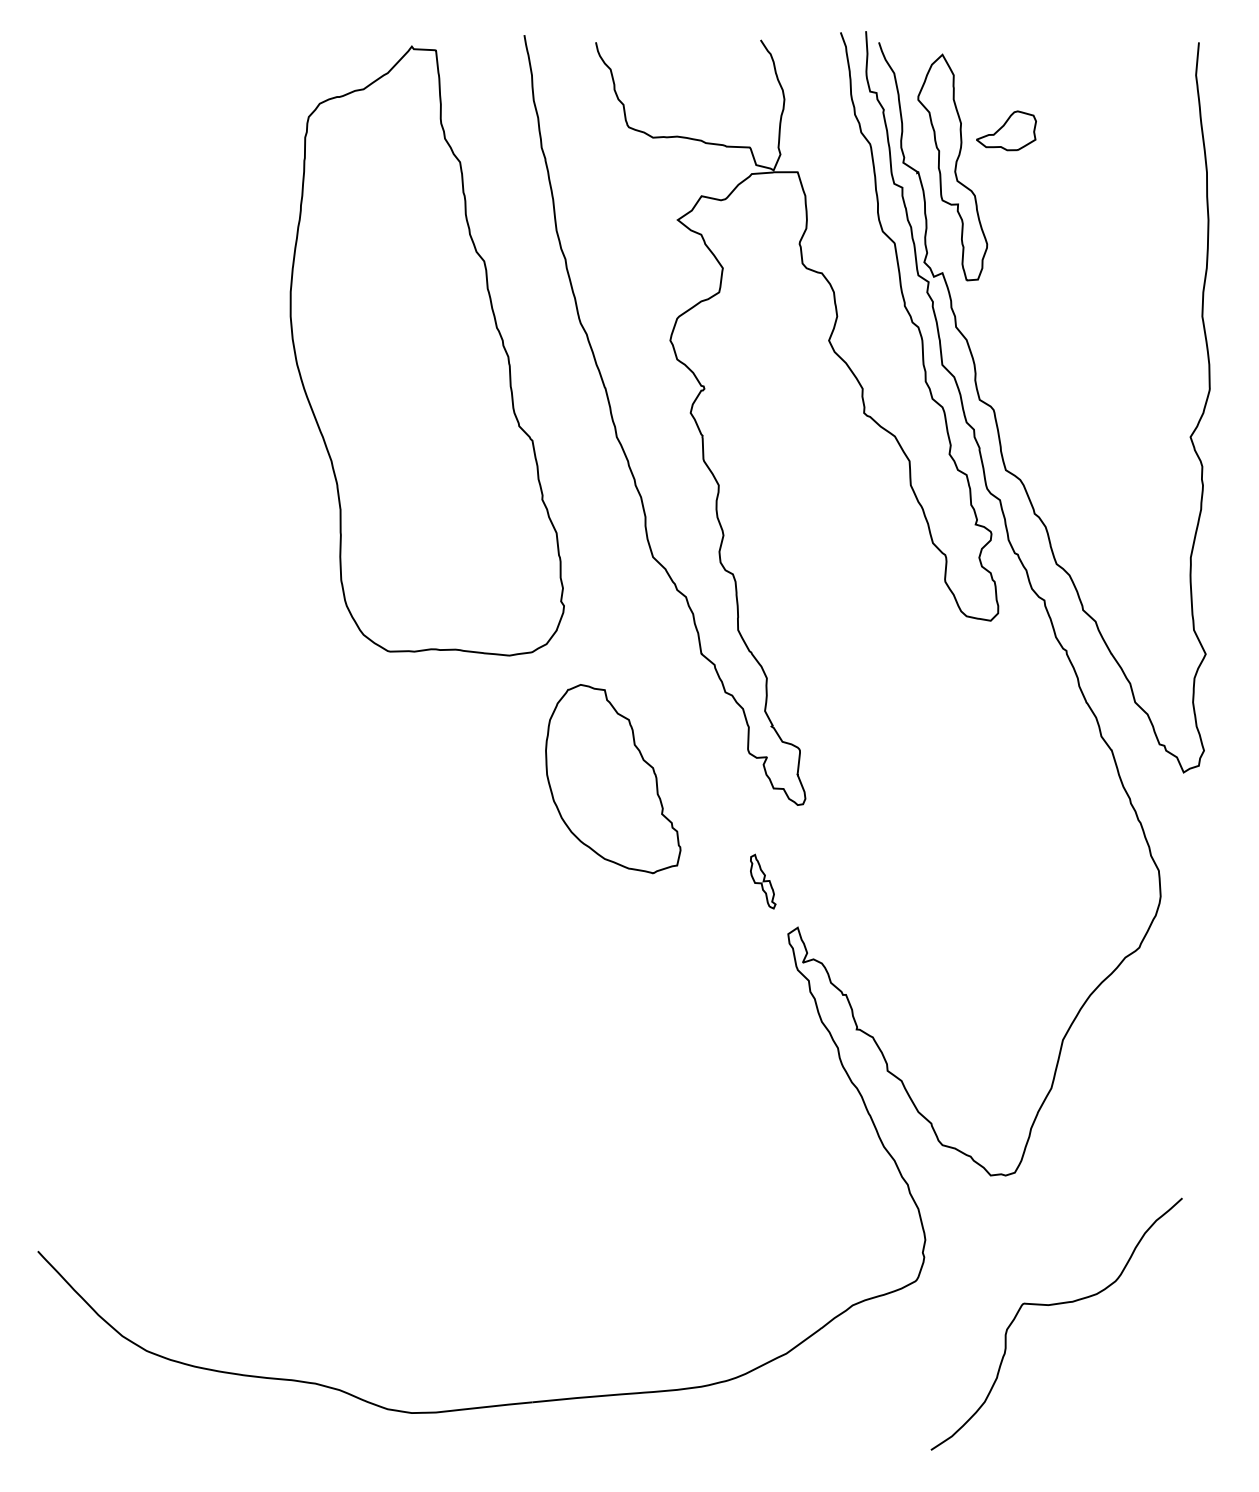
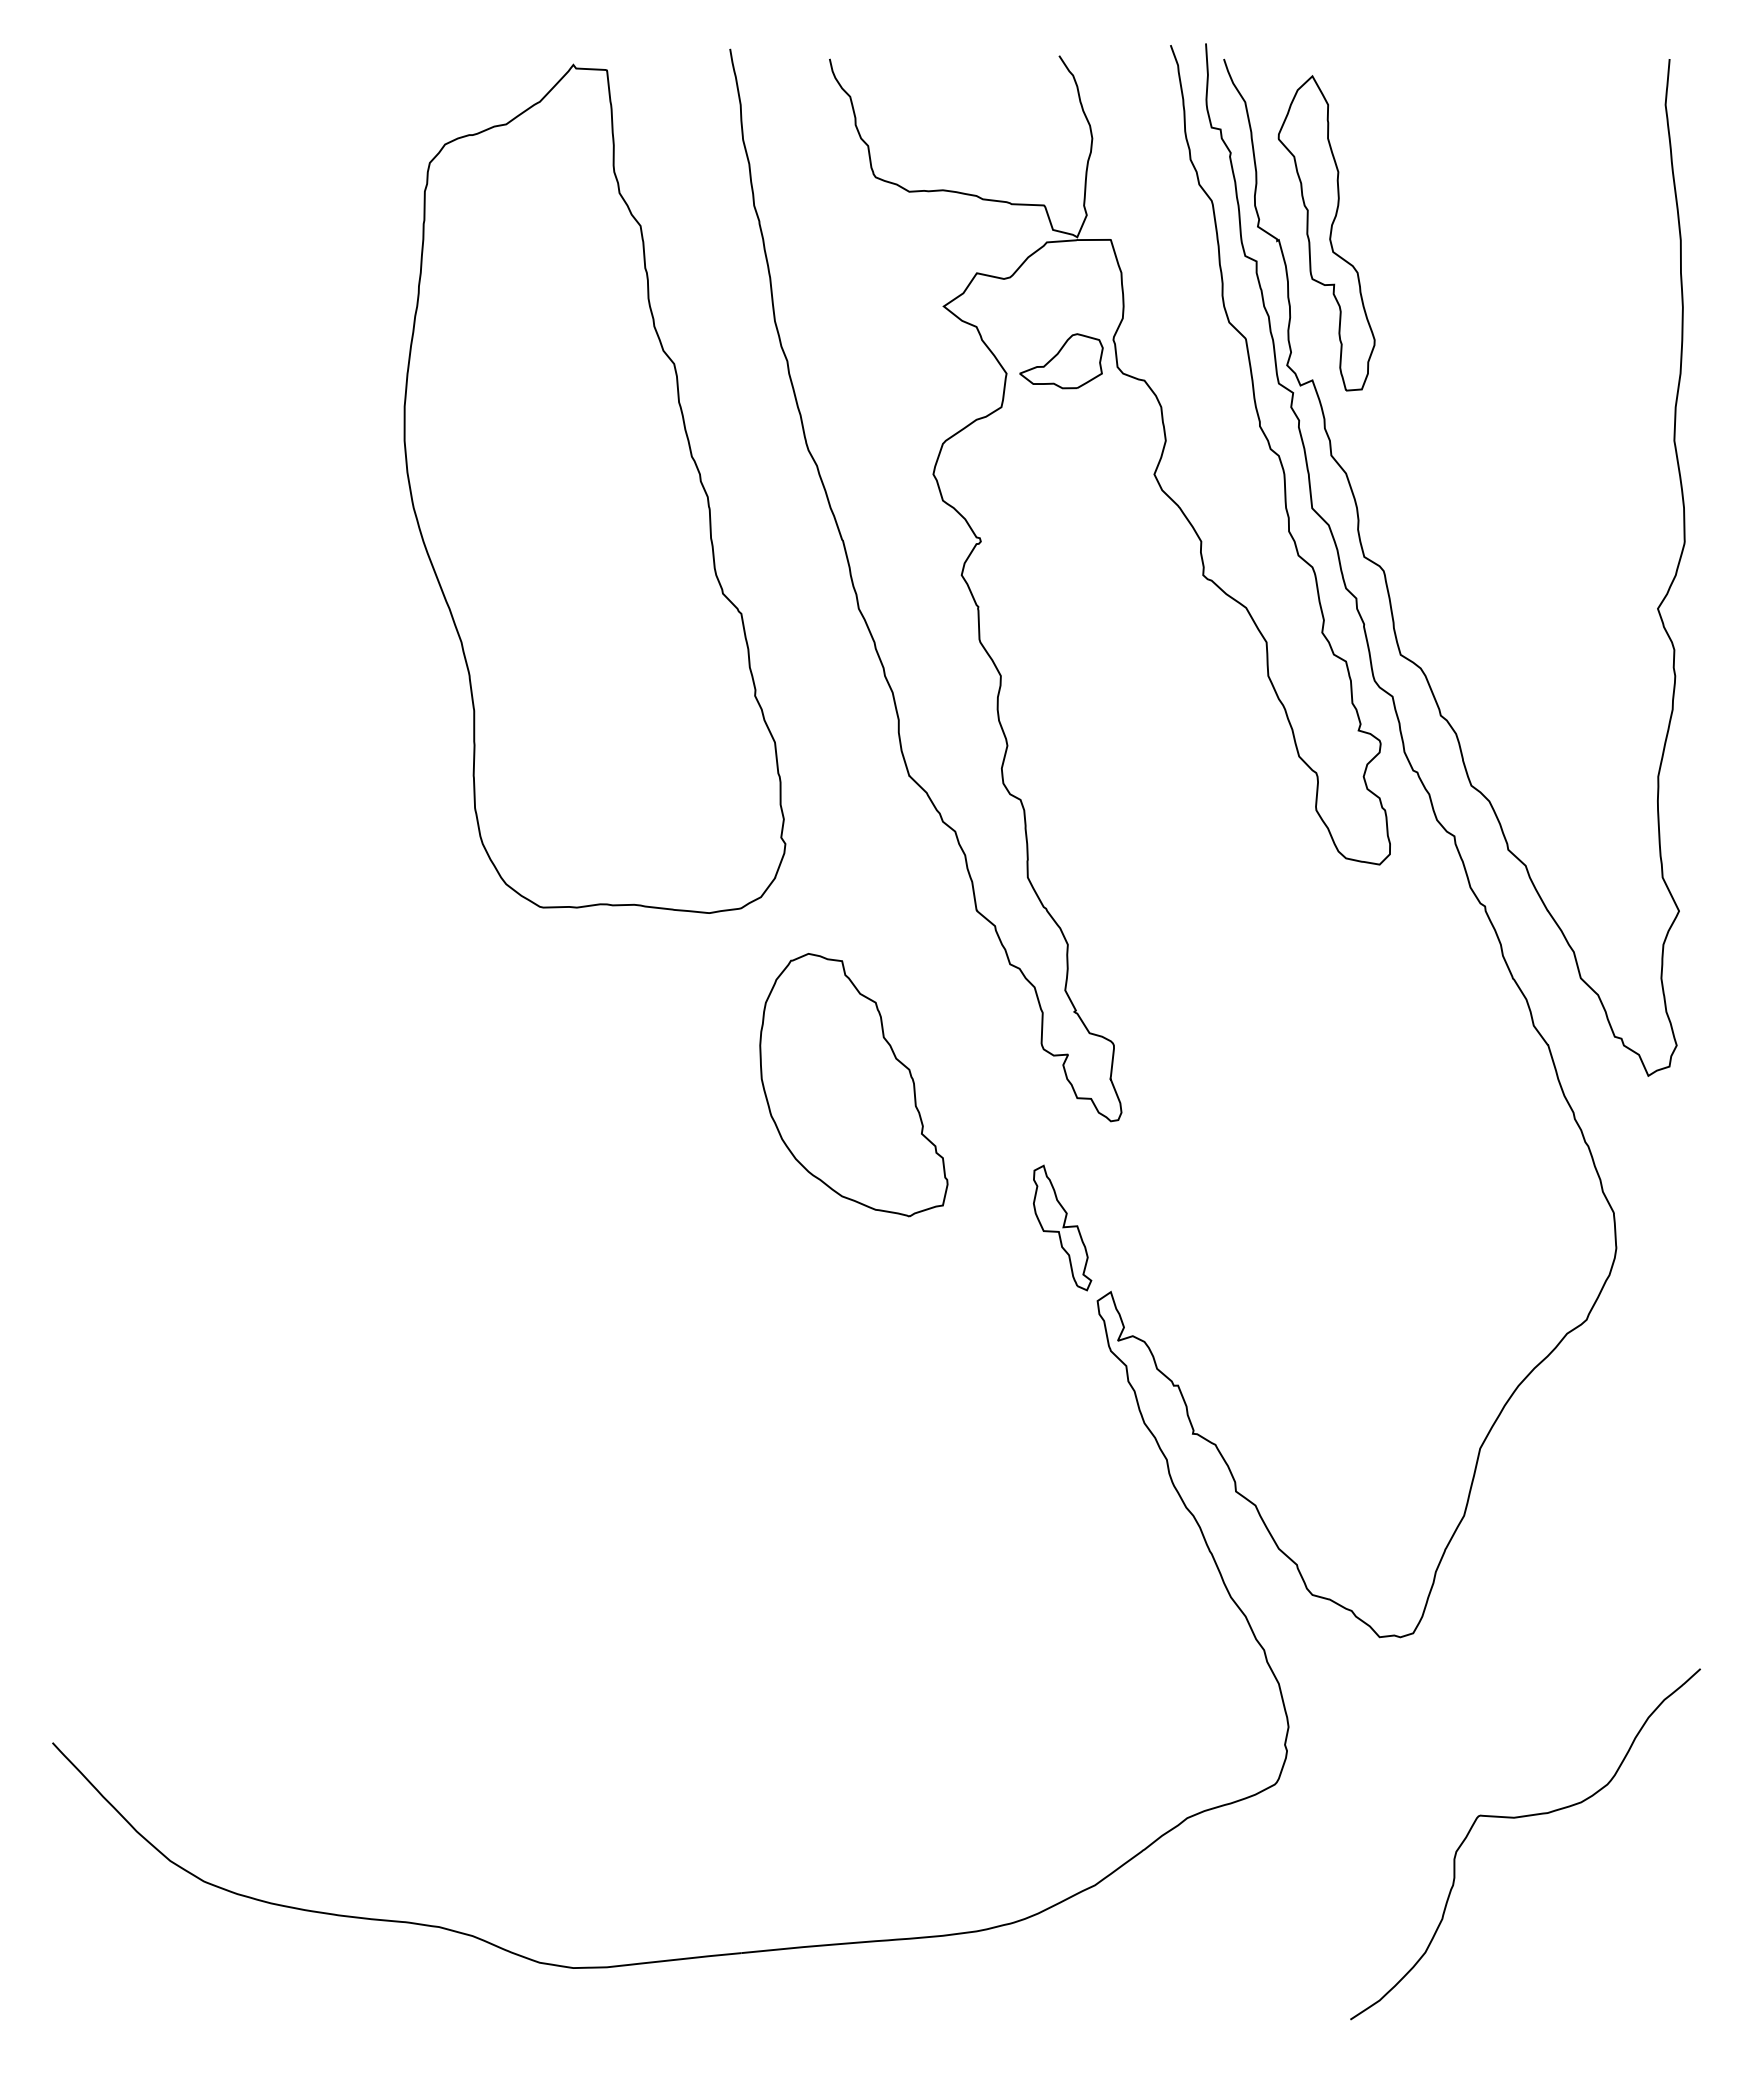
part: (1006, 131) -> (1061, 361), moved
part: (763, 881) -> (1062, 1227), size x1.67
curve: (1055, 1304) -> (1524, 1817), moved

